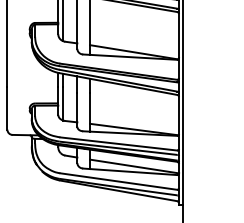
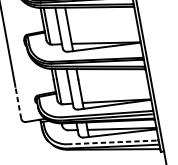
line: (7, 107) -> (18, 102), solid -> dashed
line: (118, 181) -> (111, 142), solid -> dashed

